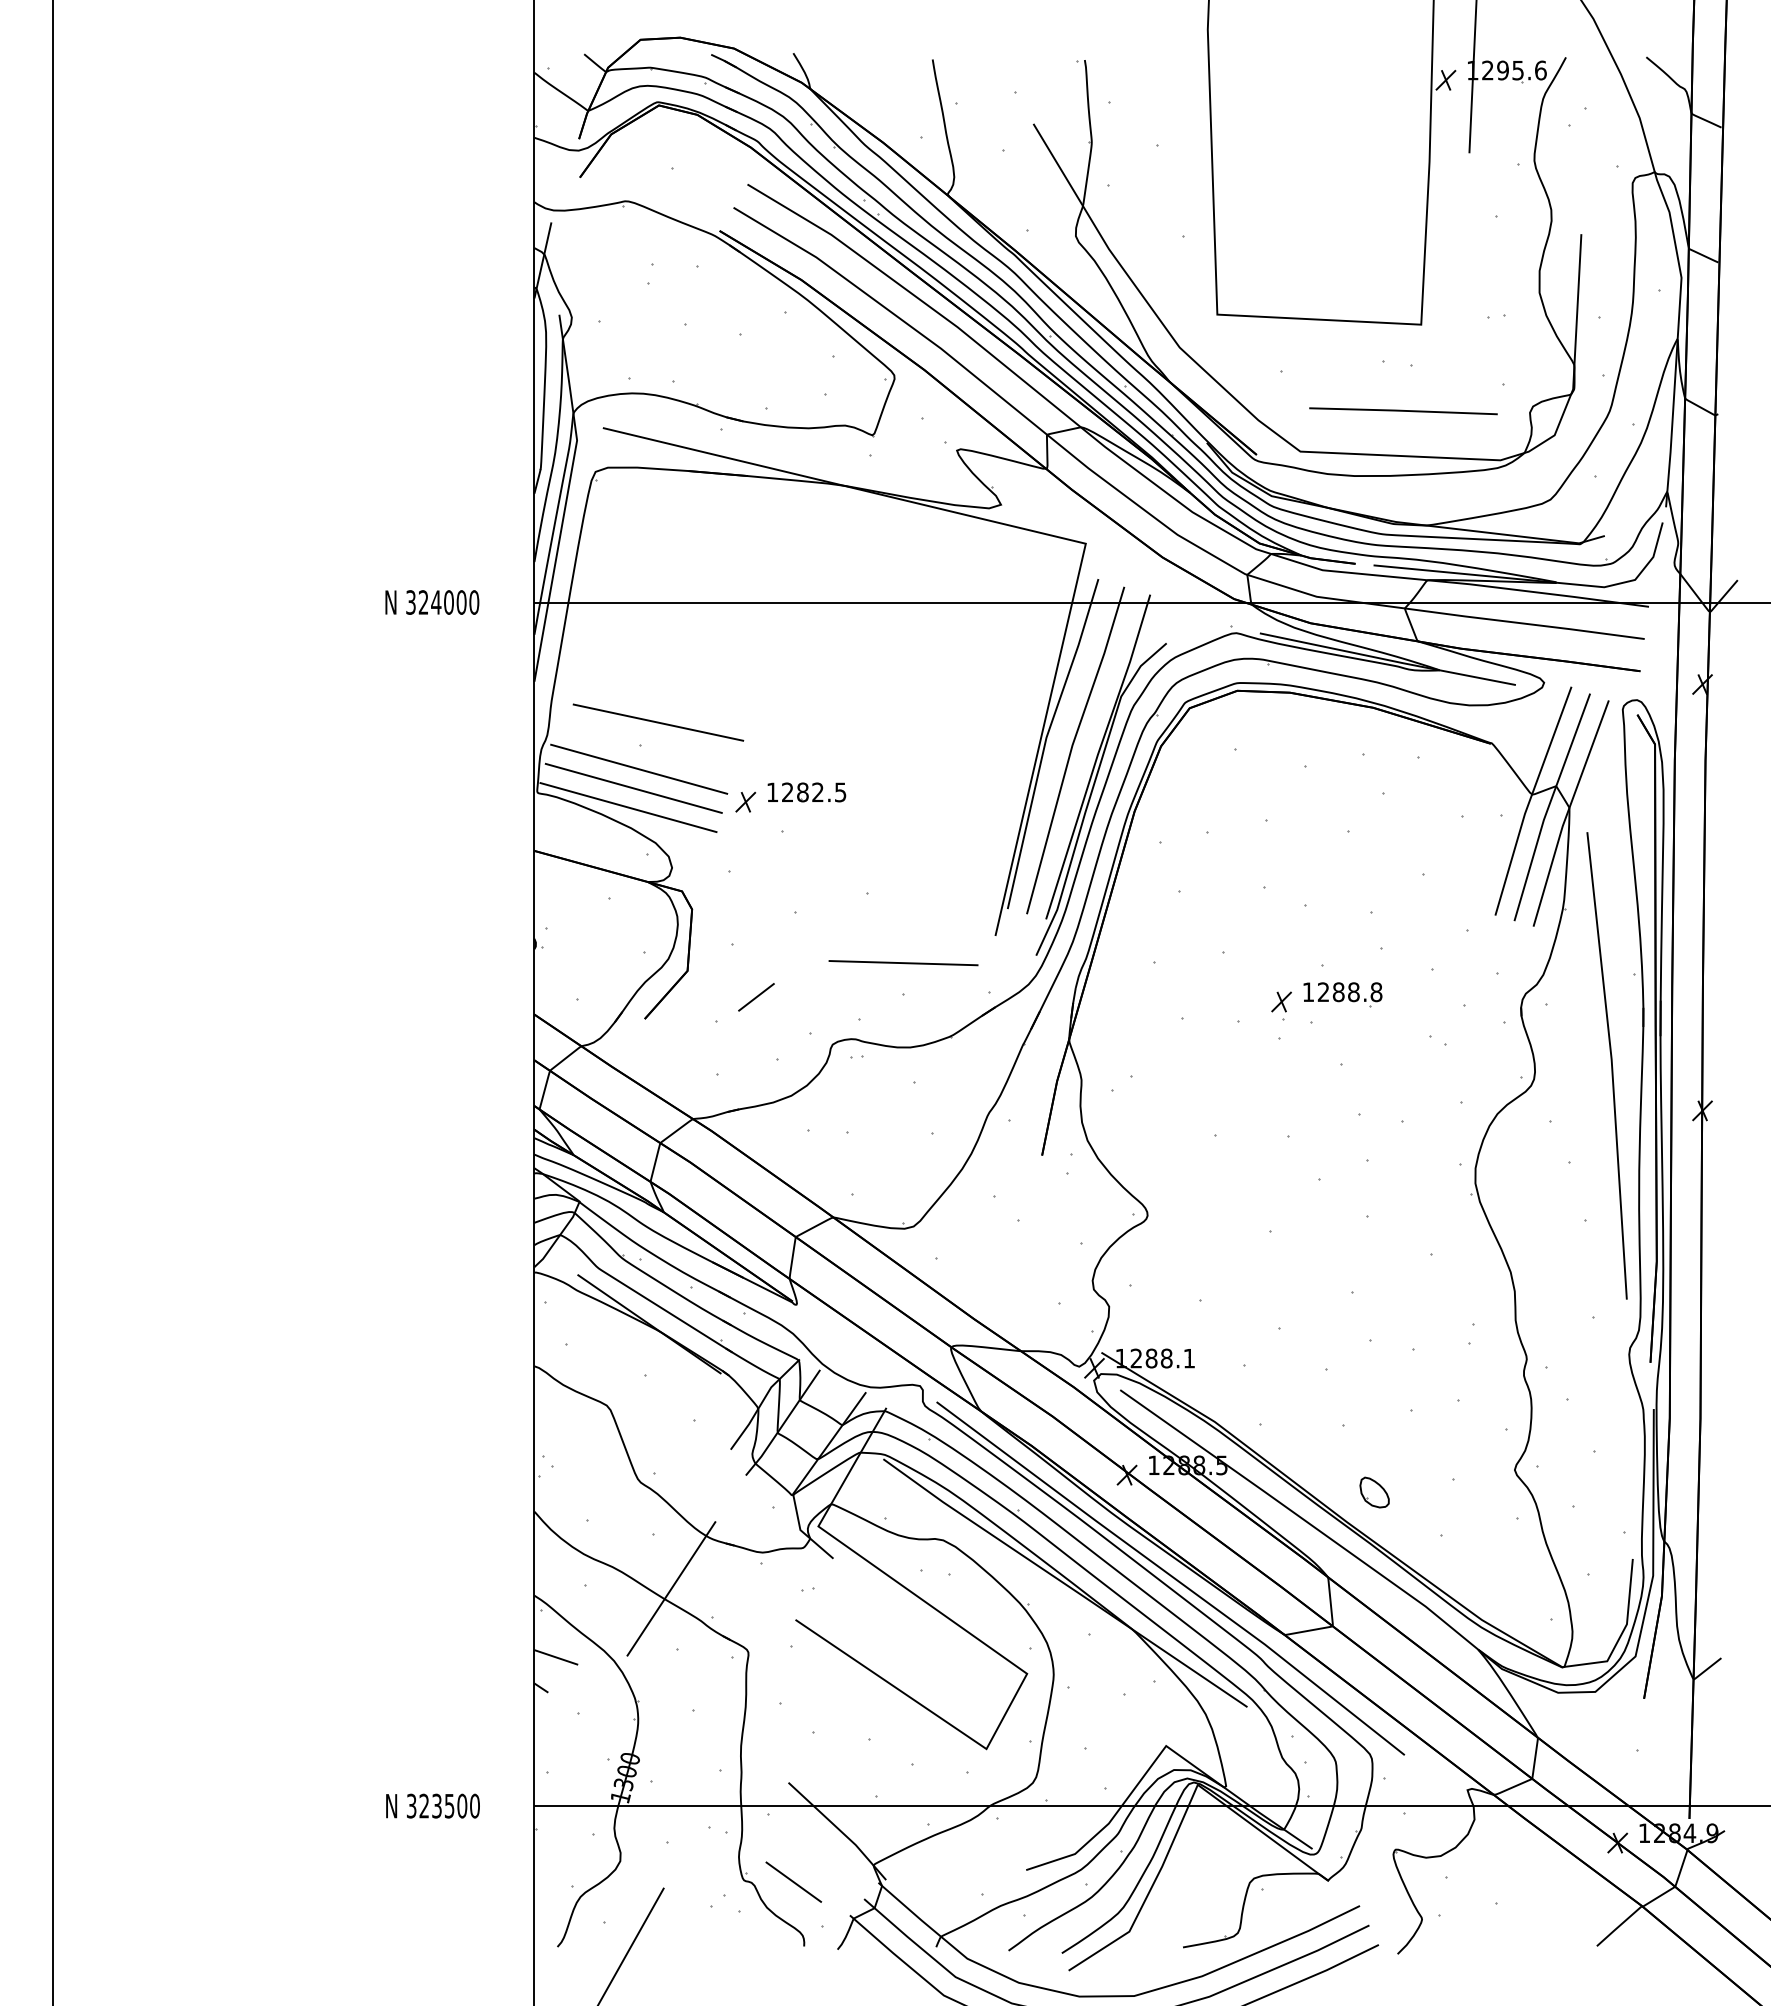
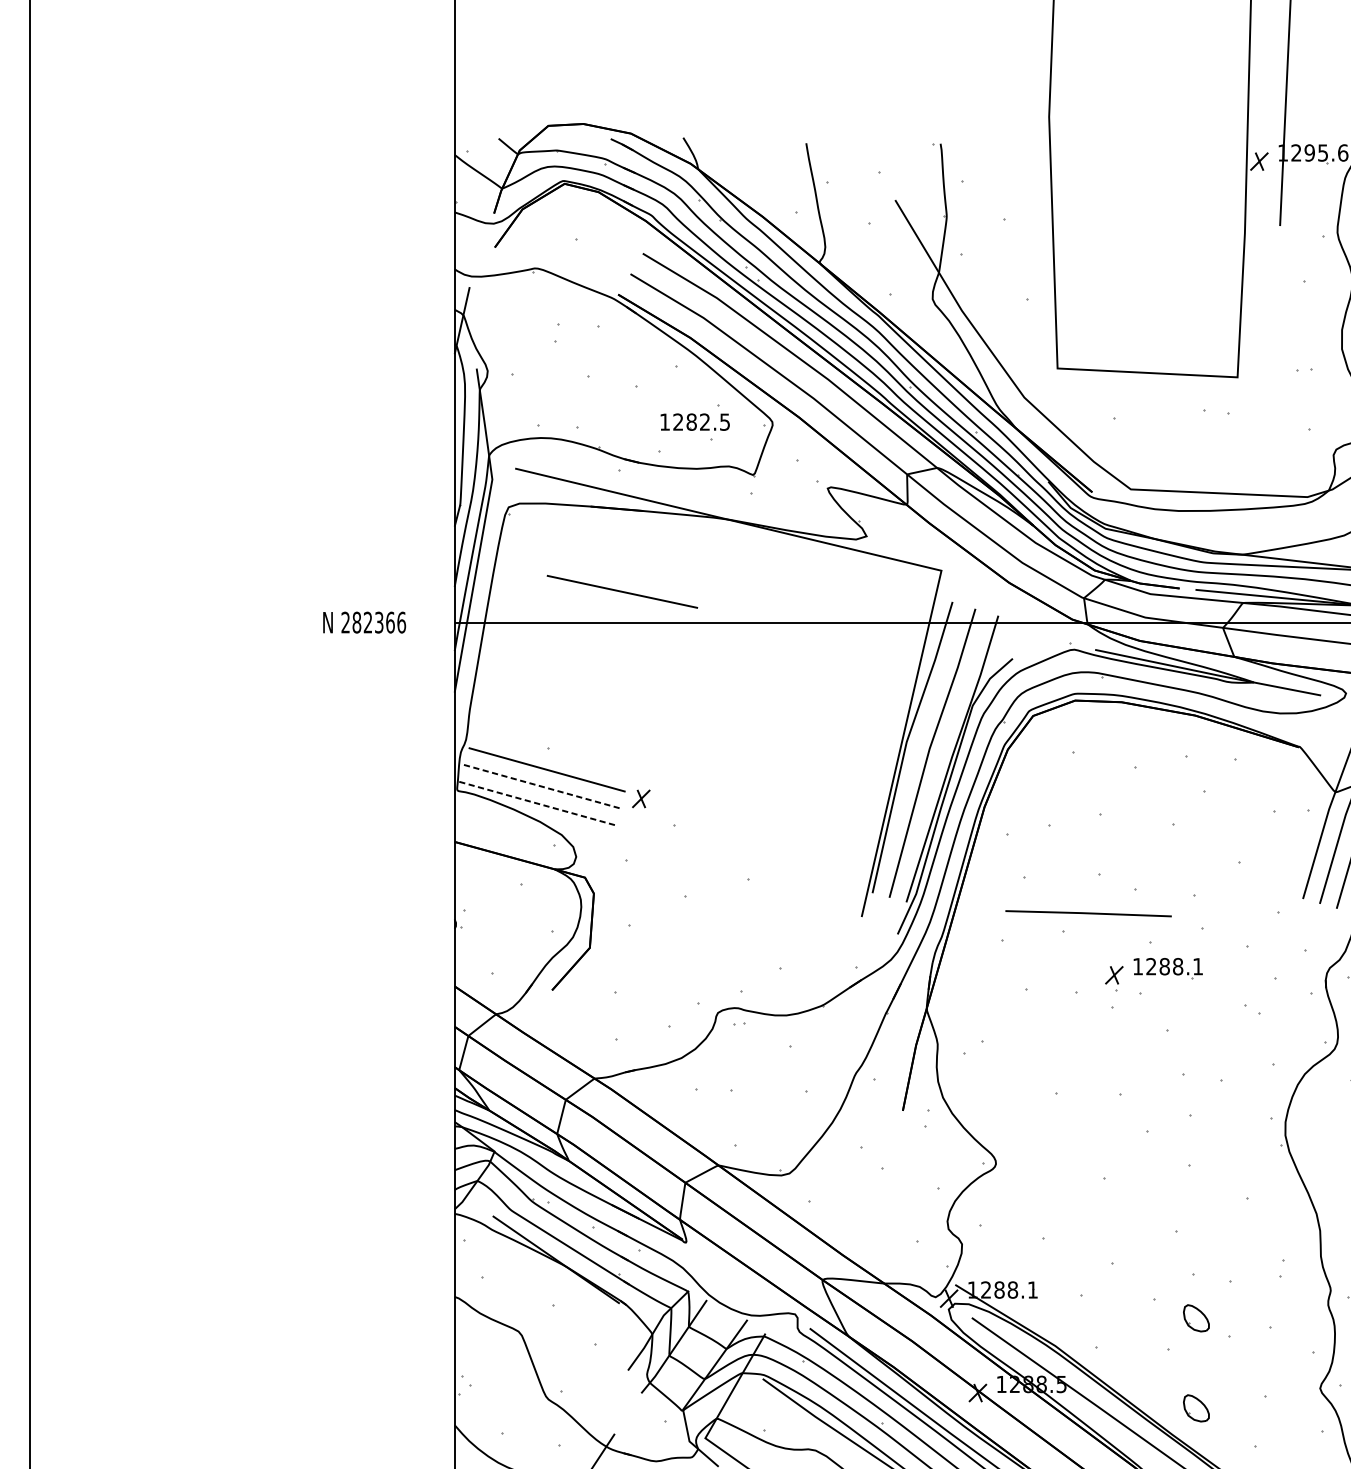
line: (1403, 411) -> (1088, 913), moved
text: (442, 602) -> (373, 622), 324000 -> 282366
line: (658, 722) -> (622, 591), moved
line: (634, 788) -> (543, 786), solid -> dashed
part: (806, 792) -> (694, 422), moved
line: (629, 807) -> (538, 803), solid -> dashed
line: (903, 963) -> (780, 941), removed
text: (1376, 992) -> (1198, 966), 1288.8 -> 1288.1
line: (756, 997) -> (650, 971), removed
part: (1374, 1390) -> (1196, 1318), added

